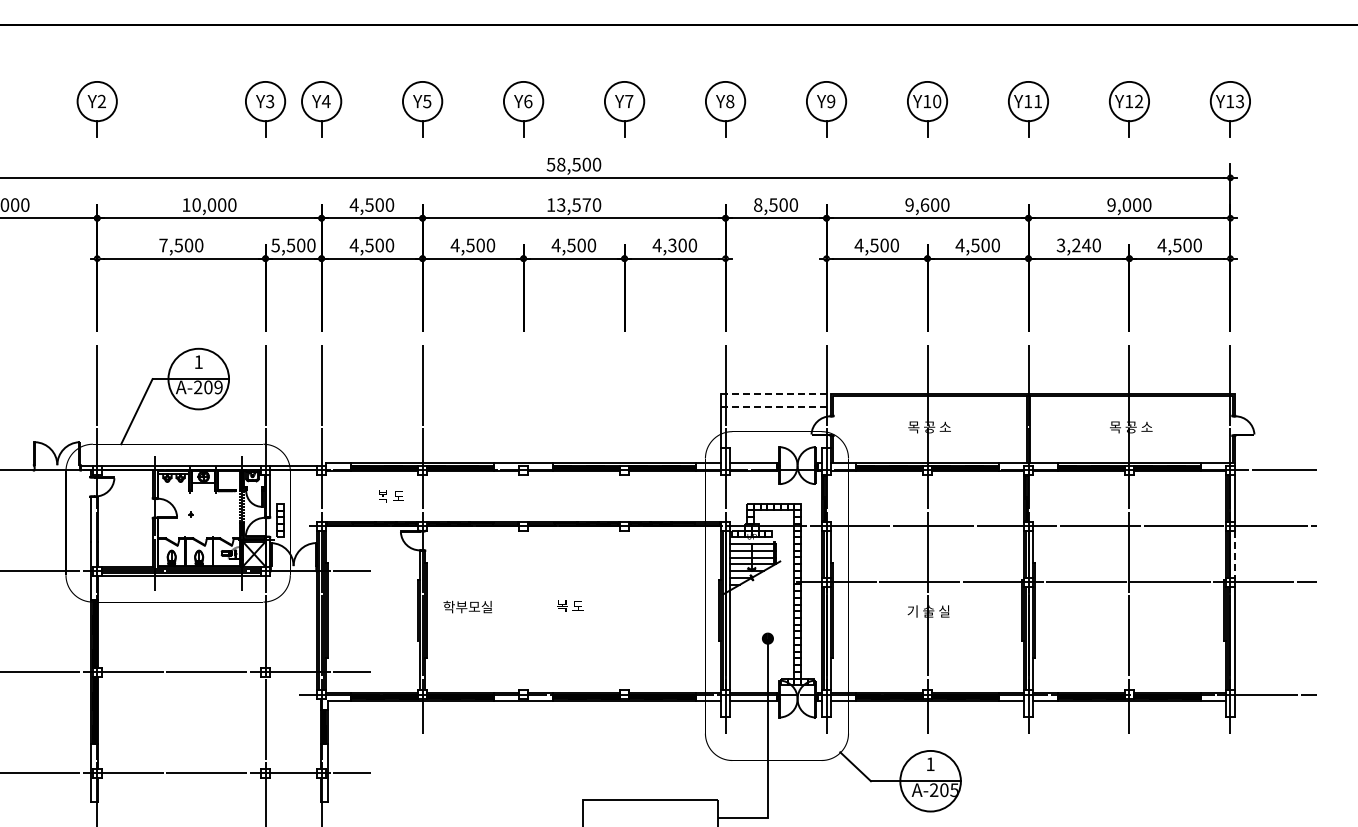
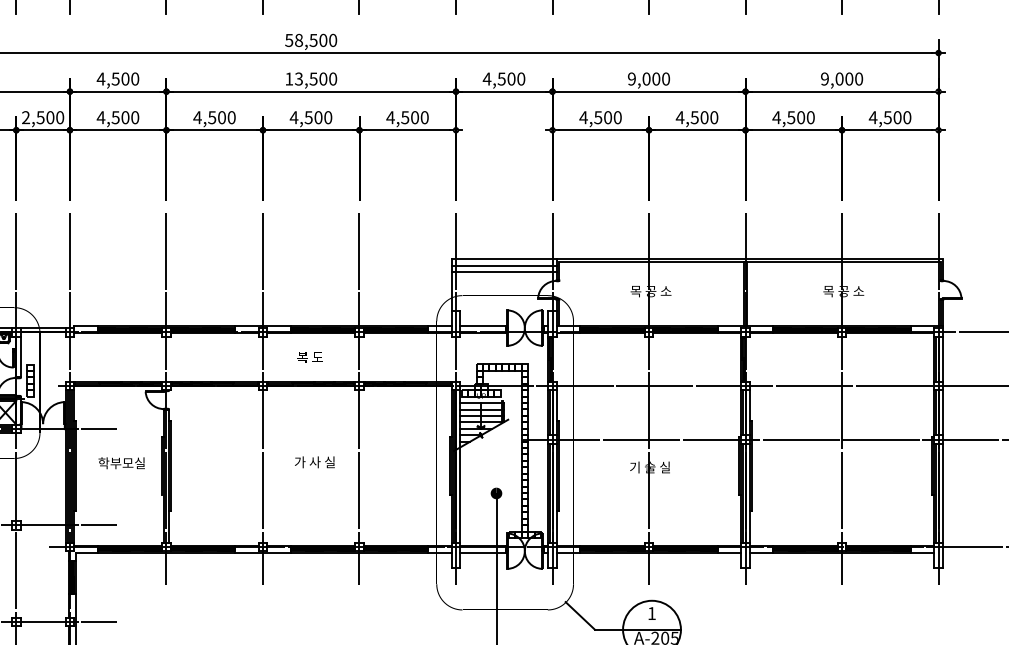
text: (586, 204) -> (323, 78), 13,570 -> 13,500
text: (757, 204) -> (486, 78), 8,500 -> 4,500
text: (924, 204) -> (646, 78), 9,600 -> 9,000
text: (672, 244) -> (405, 116), 4,300 -> 4,500
text: (275, 245) -> (25, 117), 5,500 -> 2,500
text: (1073, 245) -> (788, 117), 3,240 -> 4,500
line: (776, 393) -> (504, 259), dashed -> solid
line: (776, 400) -> (504, 265), added
line: (776, 407) -> (504, 272), dashed -> solid
text: (391, 496) -> (310, 357), moved
line: (523, 539) -> (262, 398), added
line: (624, 539) -> (359, 398), added
line: (1234, 554) -> (942, 413), dashed -> solid
text: (577, 605) -> (314, 461), 복 도 -> 가 사 실
text: (467, 606) -> (121, 462), moved

